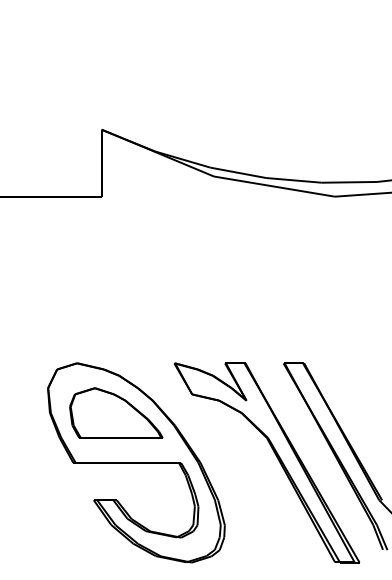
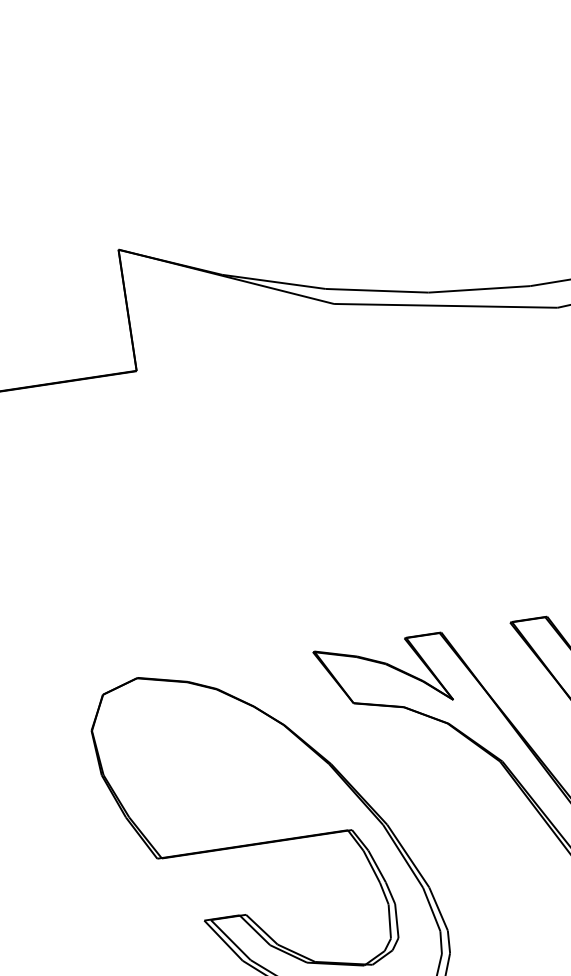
part: (116, 412) -> (221, 756), removed

